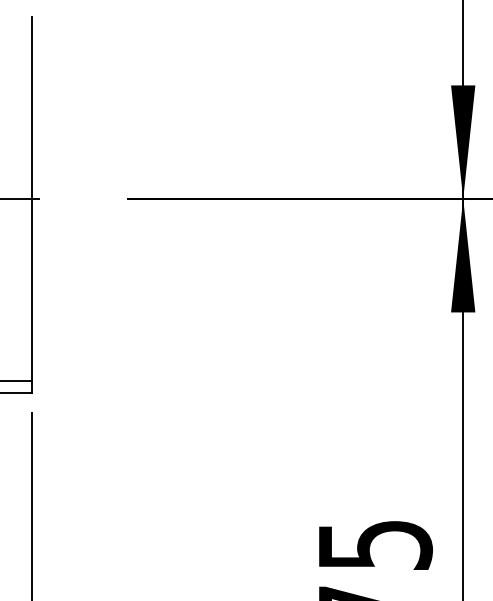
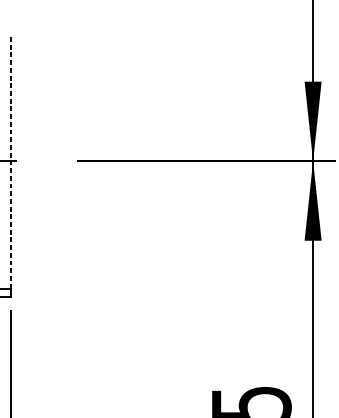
line: (32, 198) -> (11, 160), solid -> dashed

